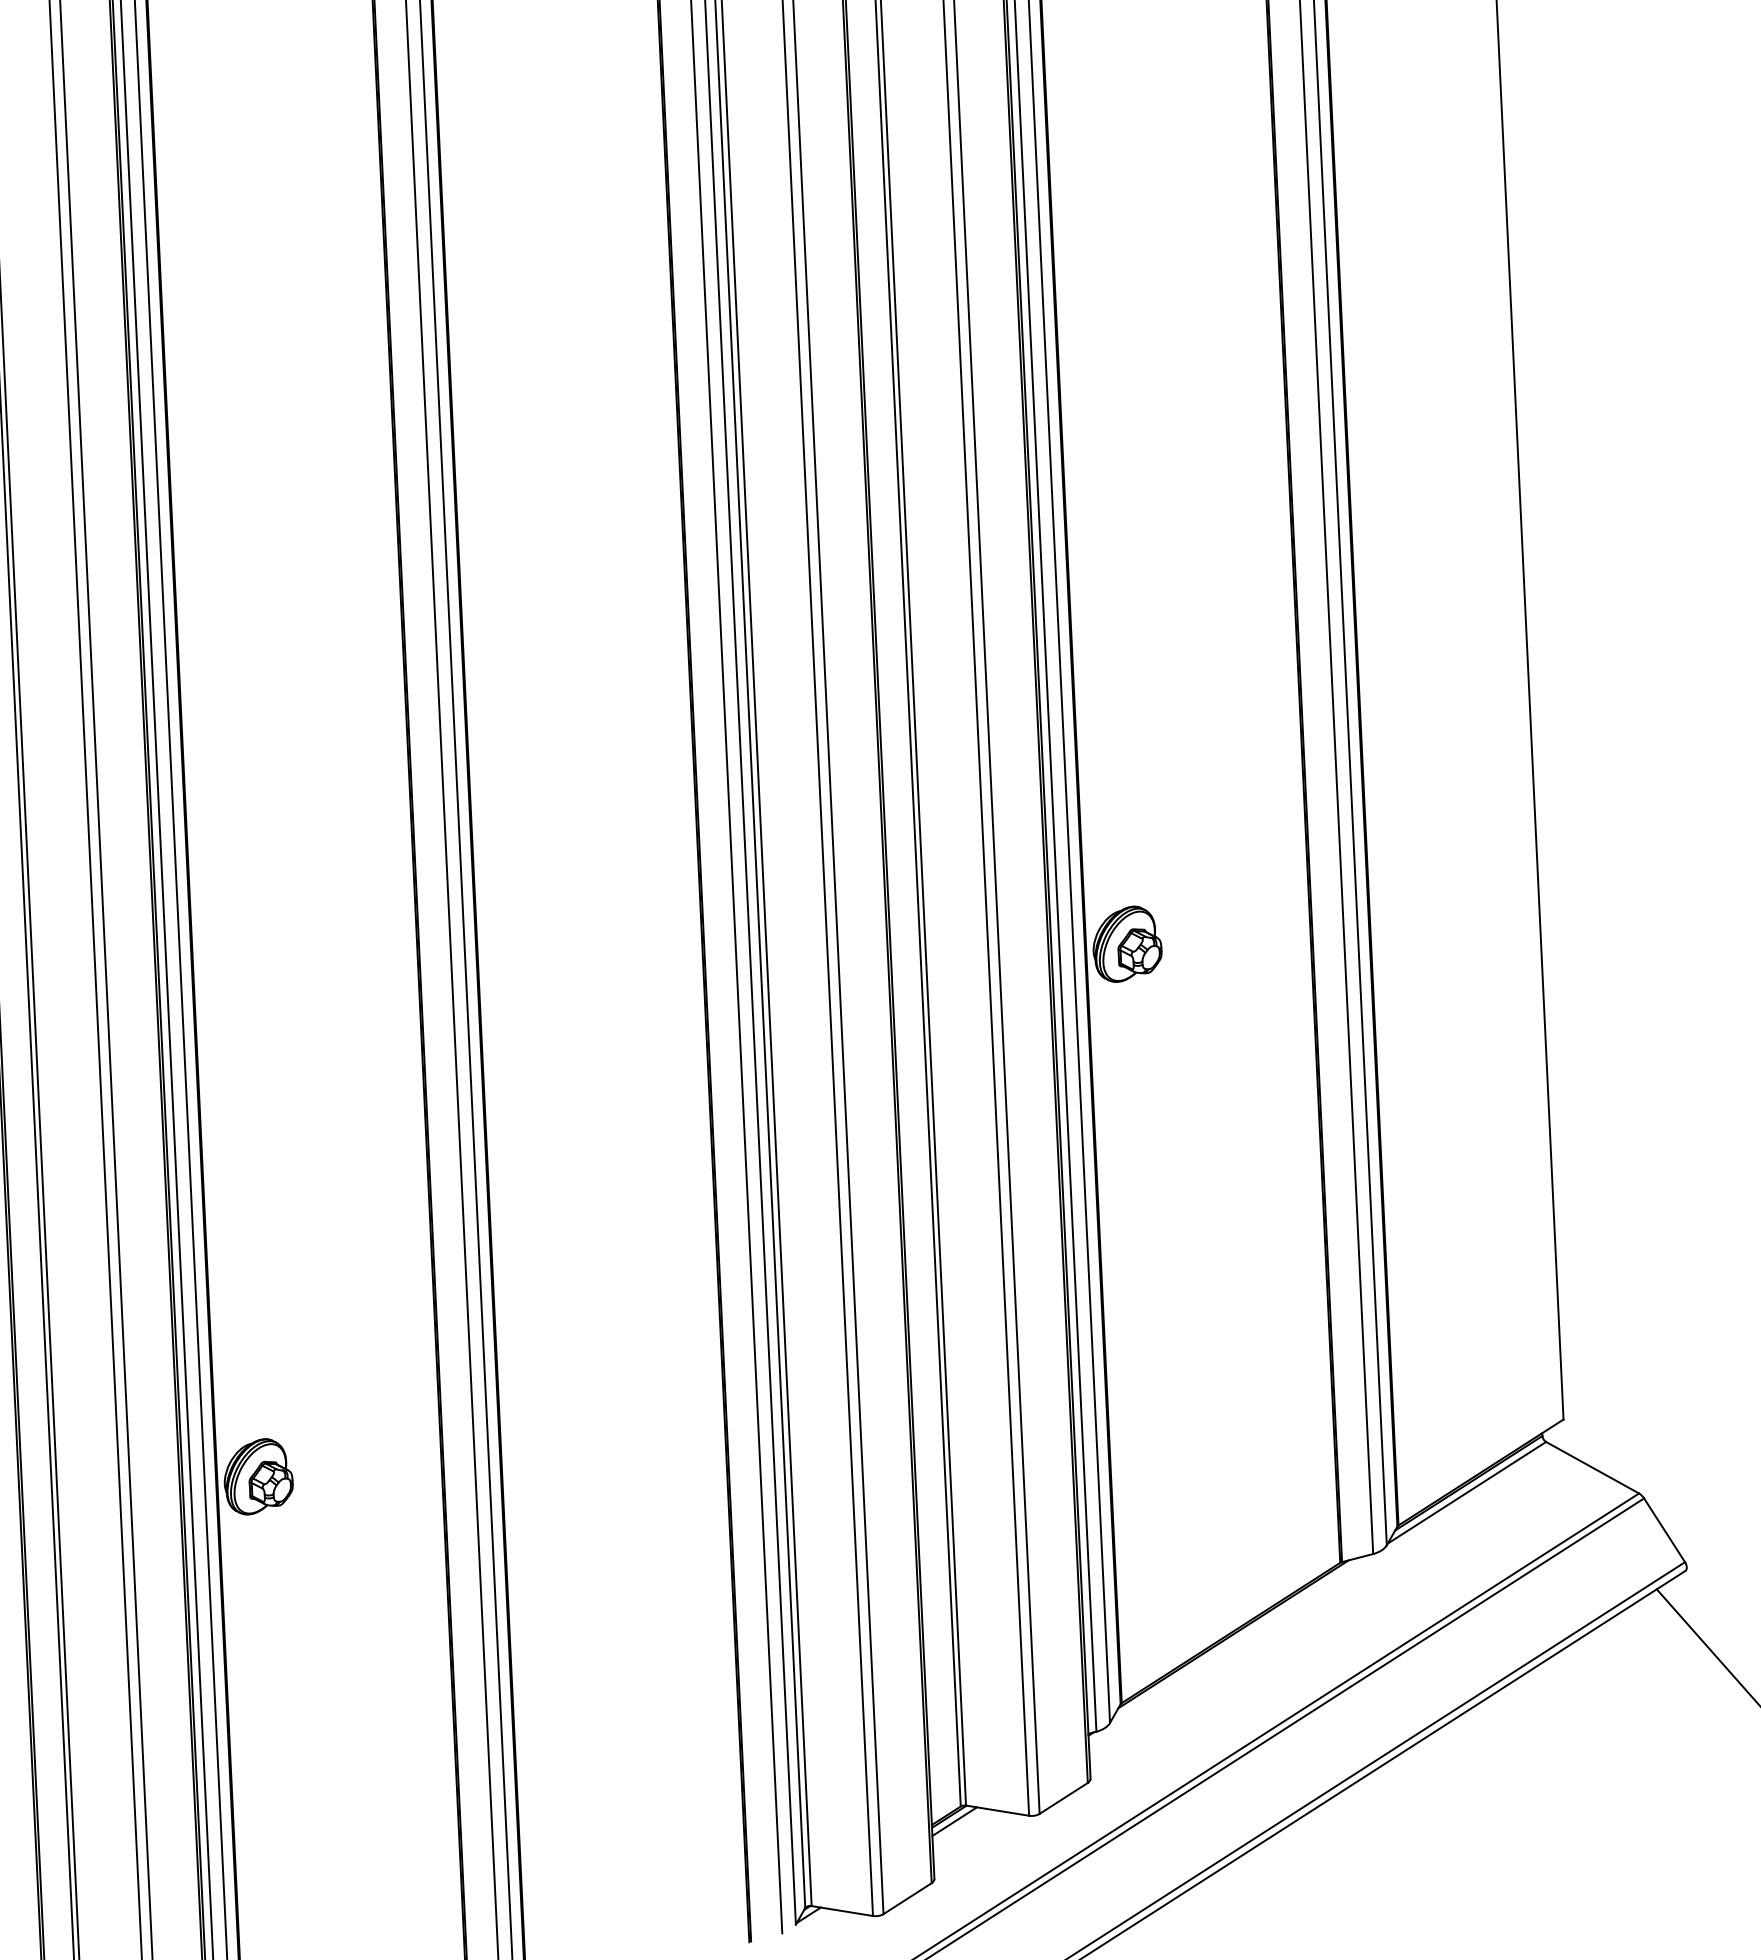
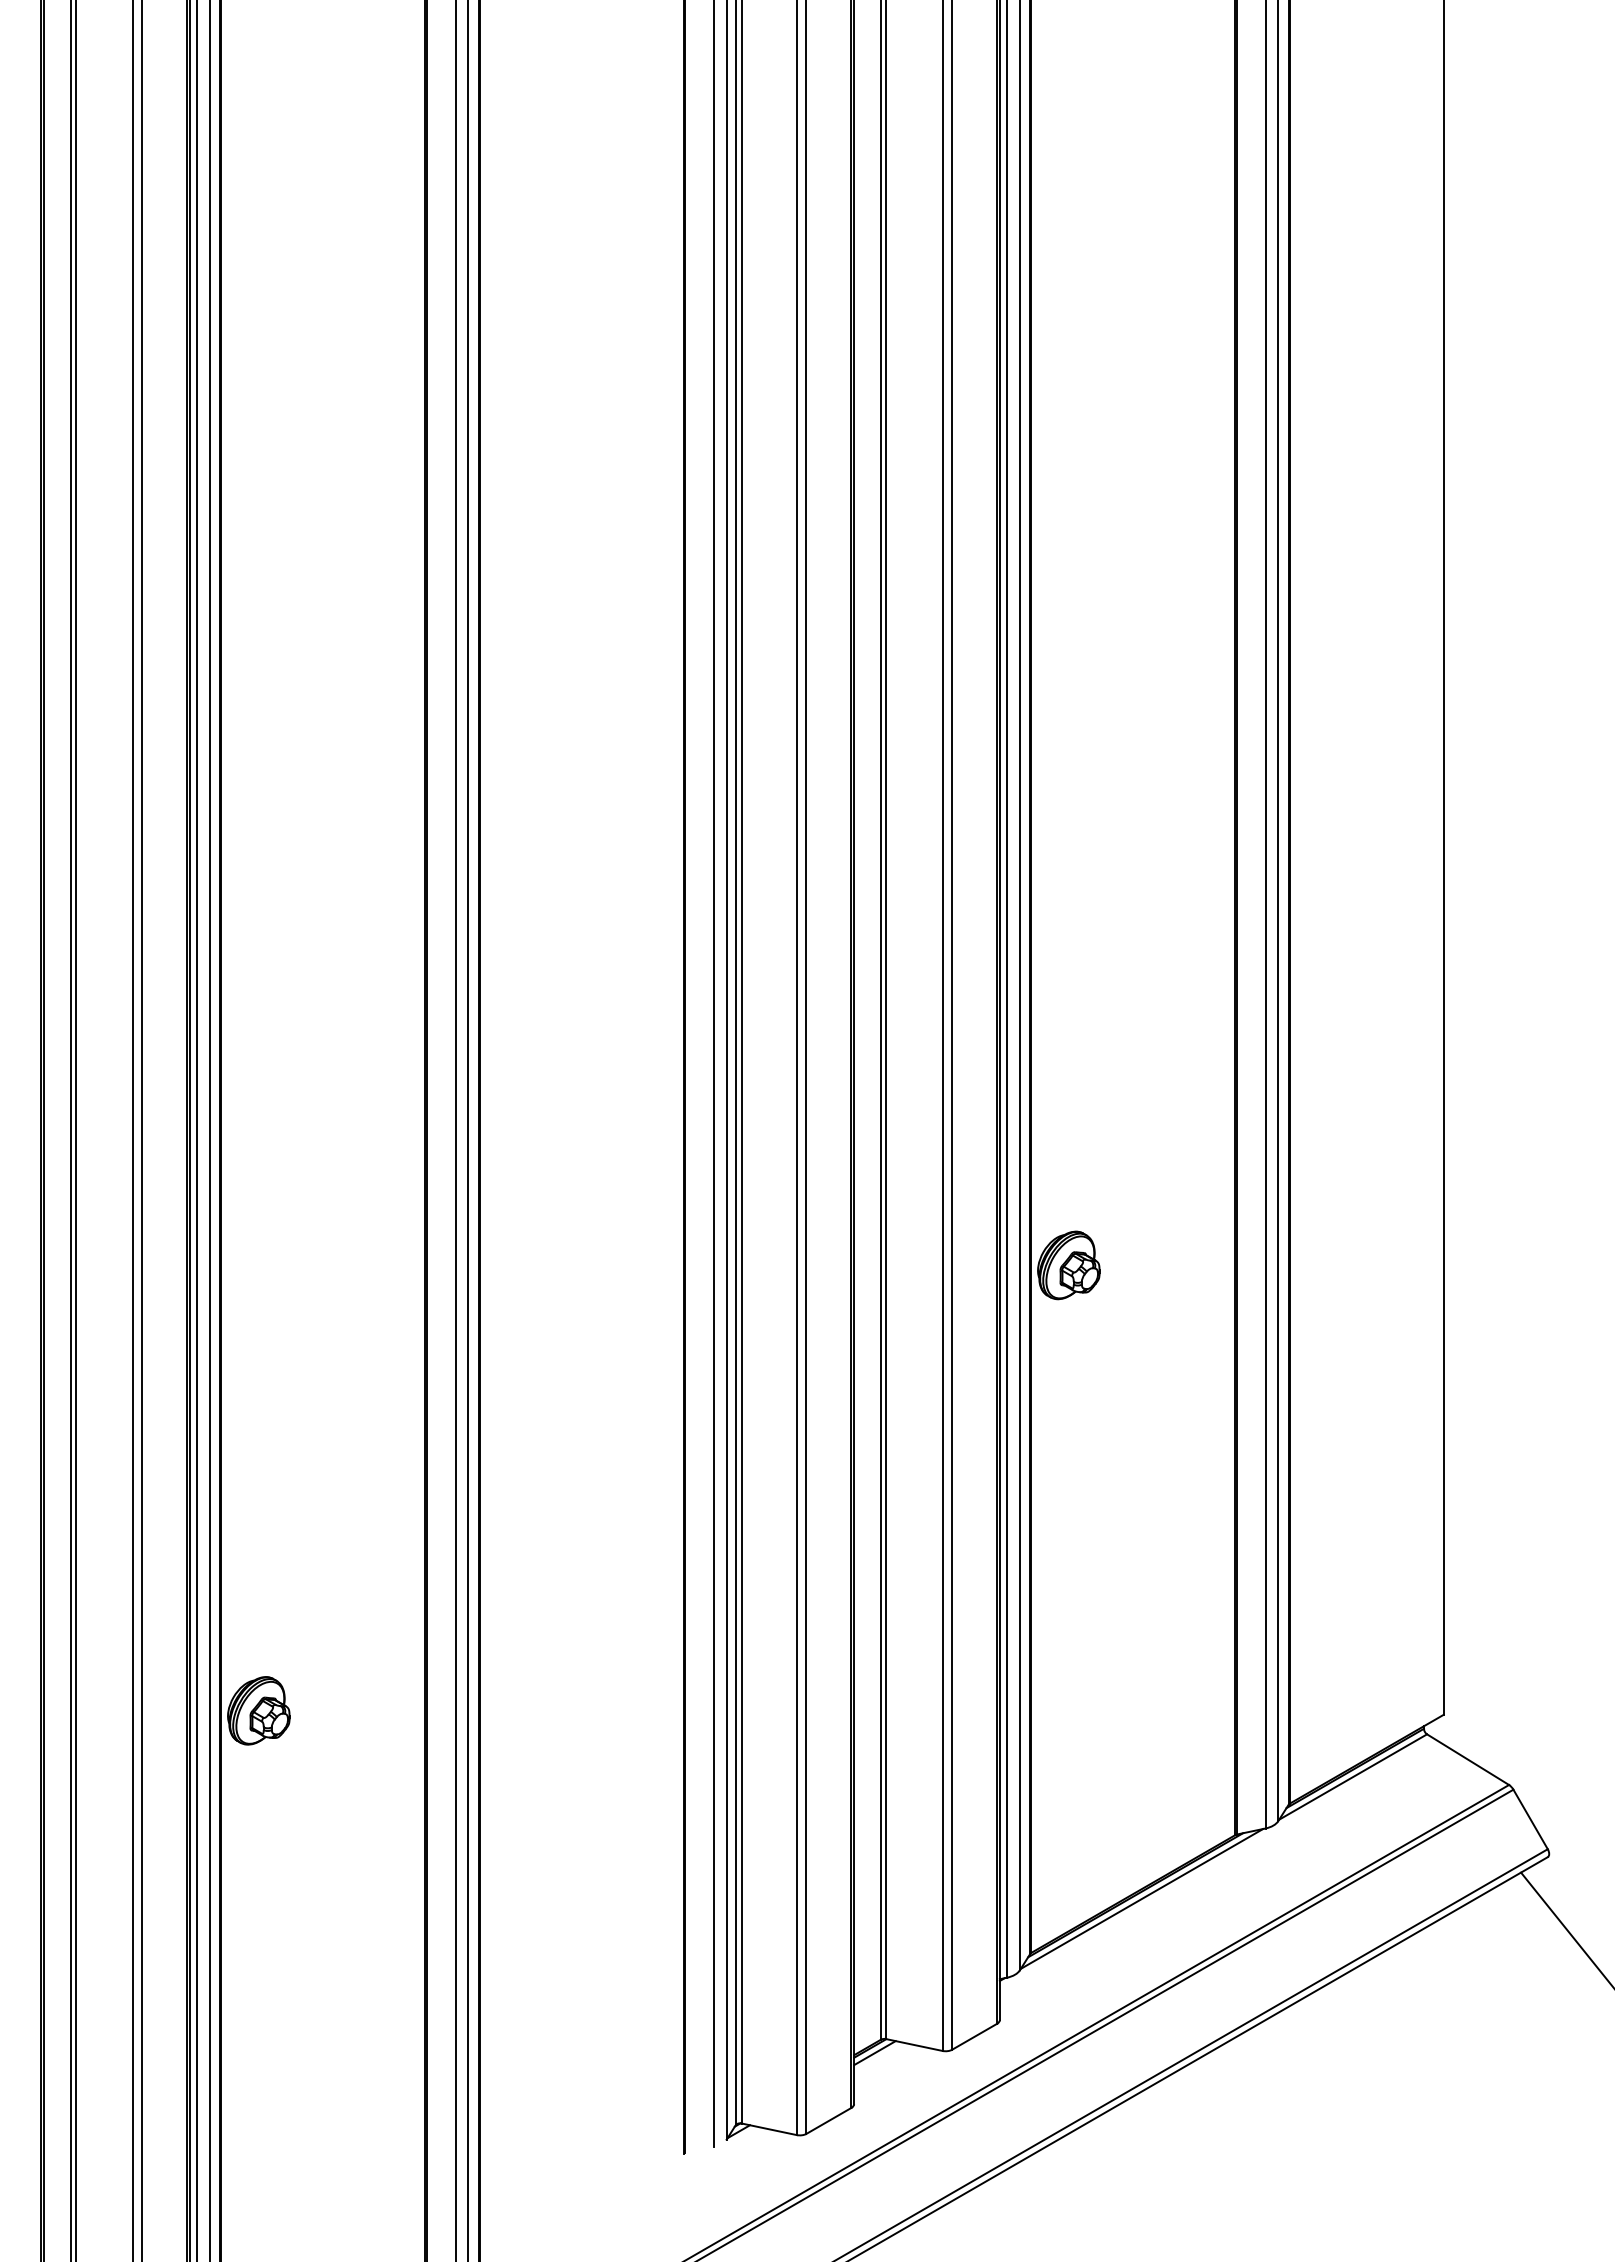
line: (1240, 1637) -> (1141, 1898), added

